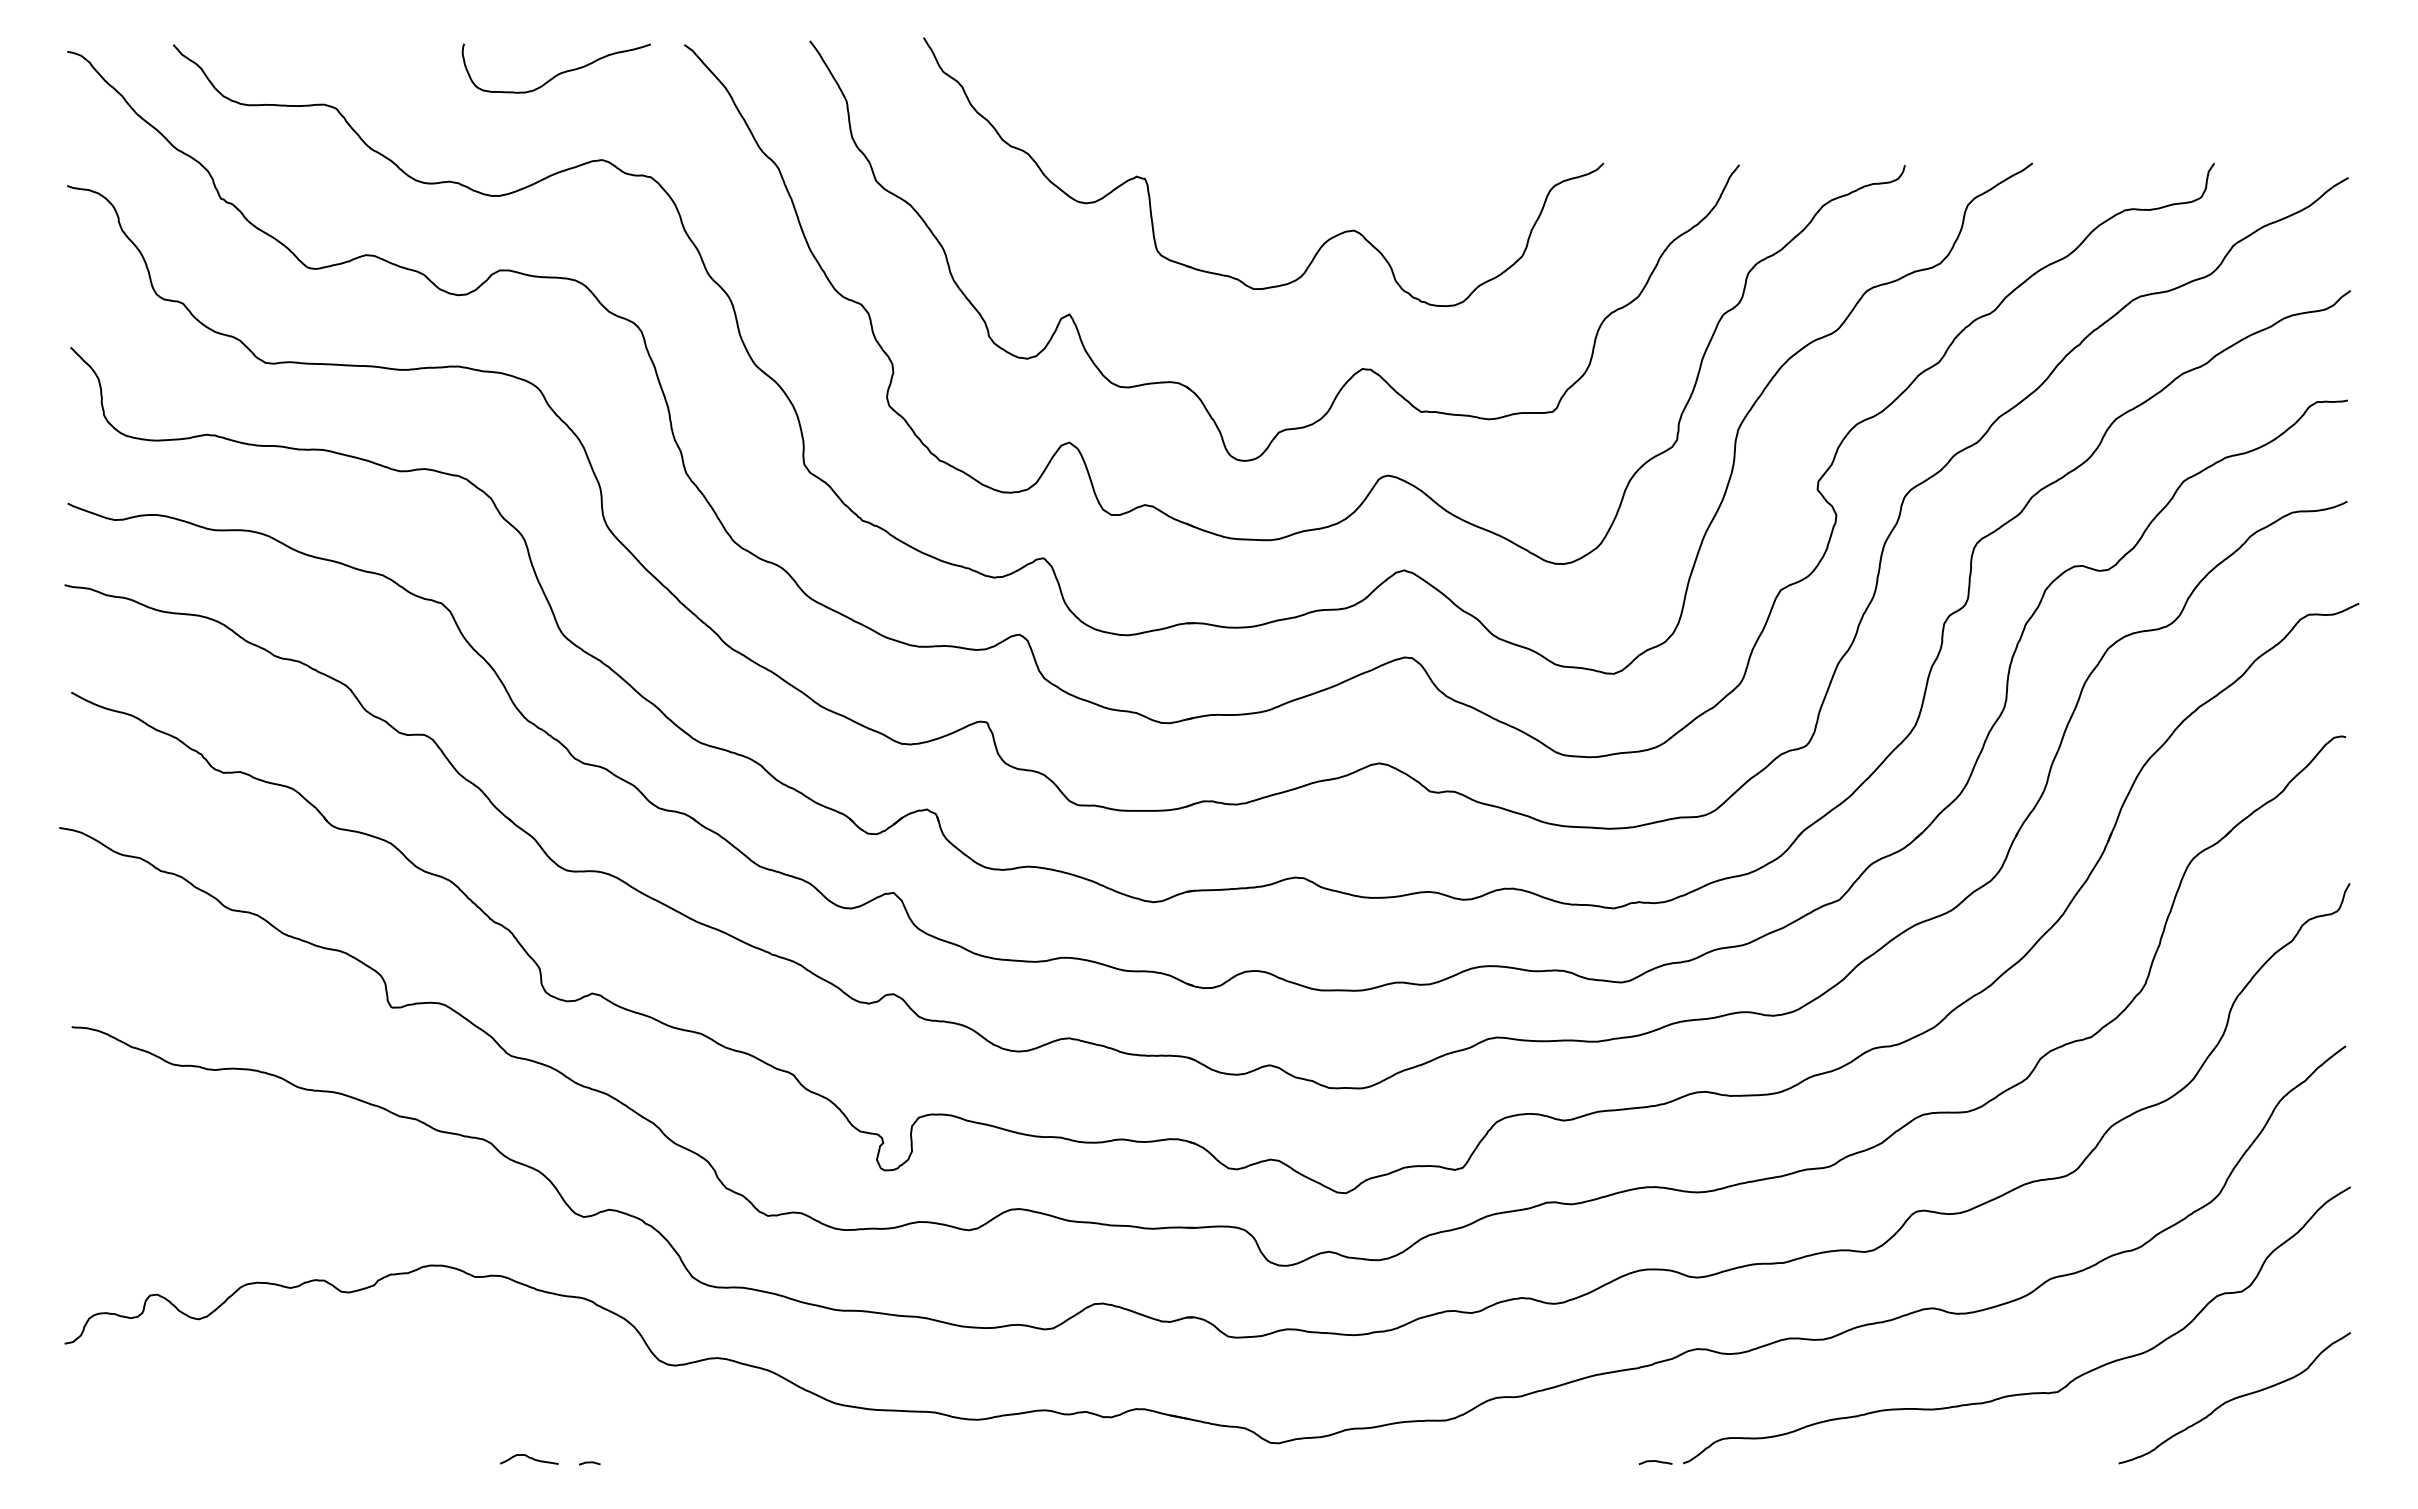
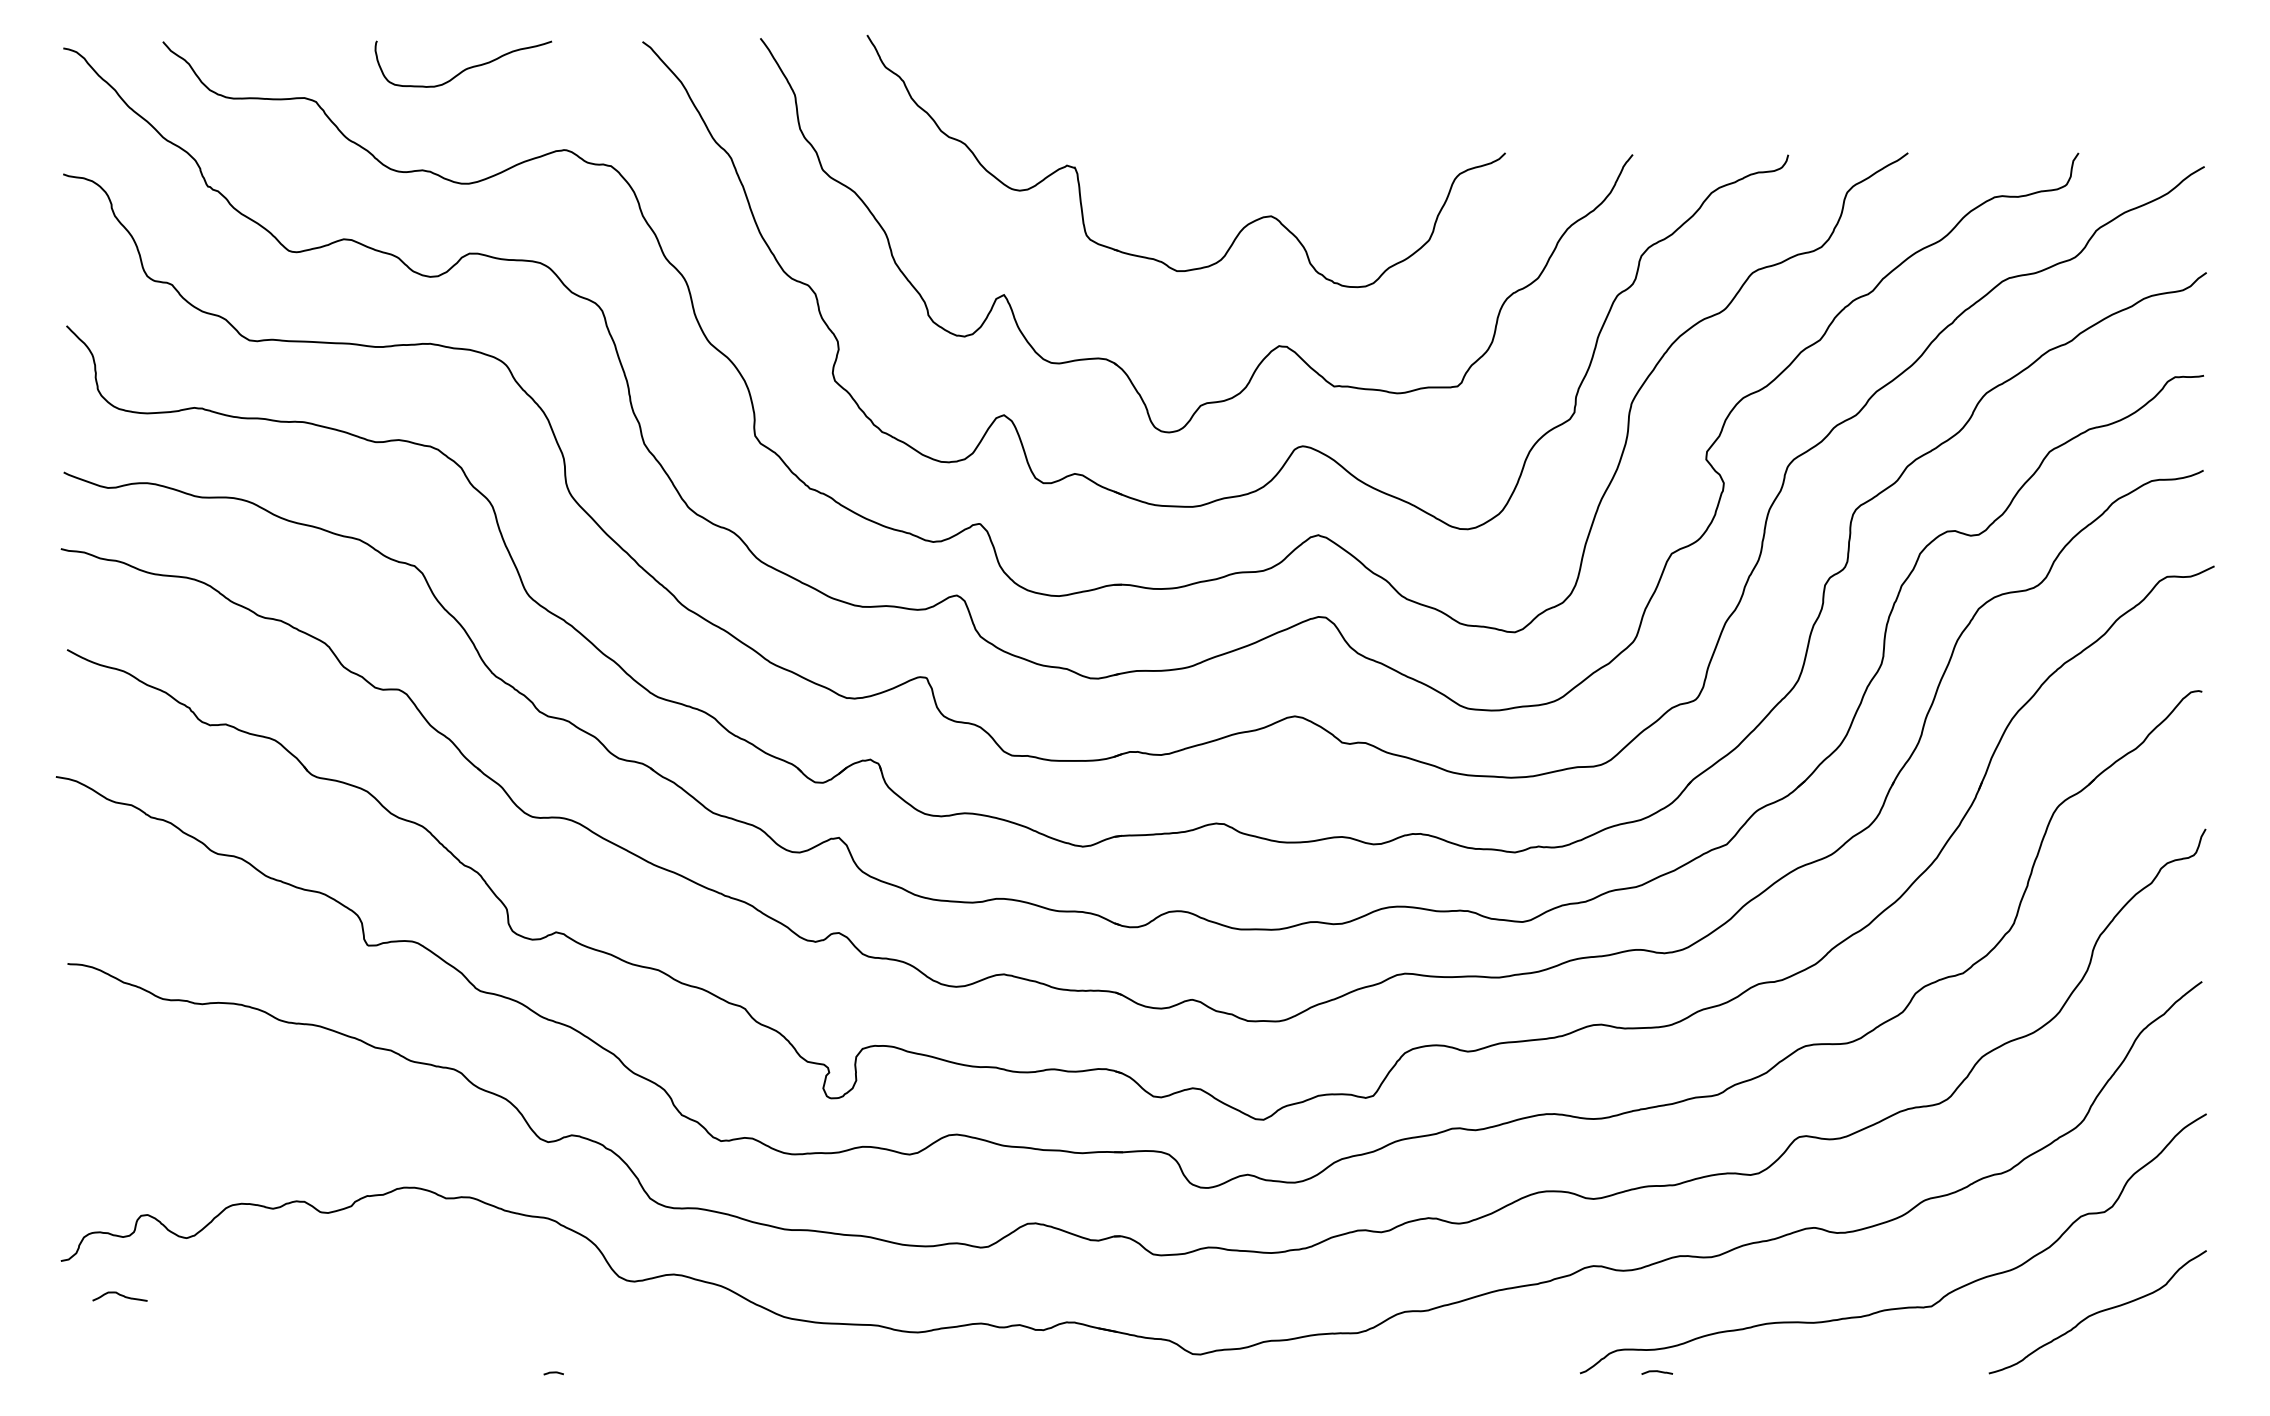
curve: (558, 73) -> (465, 68), moved
curve: (528, 1458) -> (119, 1295), moved
curve: (1655, 1462) -> (1657, 1372), moved

